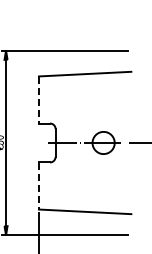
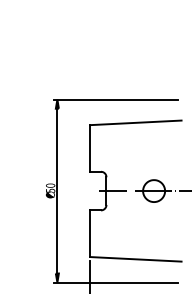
line: (38, 100) -> (89, 148), dashed -> solid
line: (38, 186) -> (89, 234), dashed -> solid

